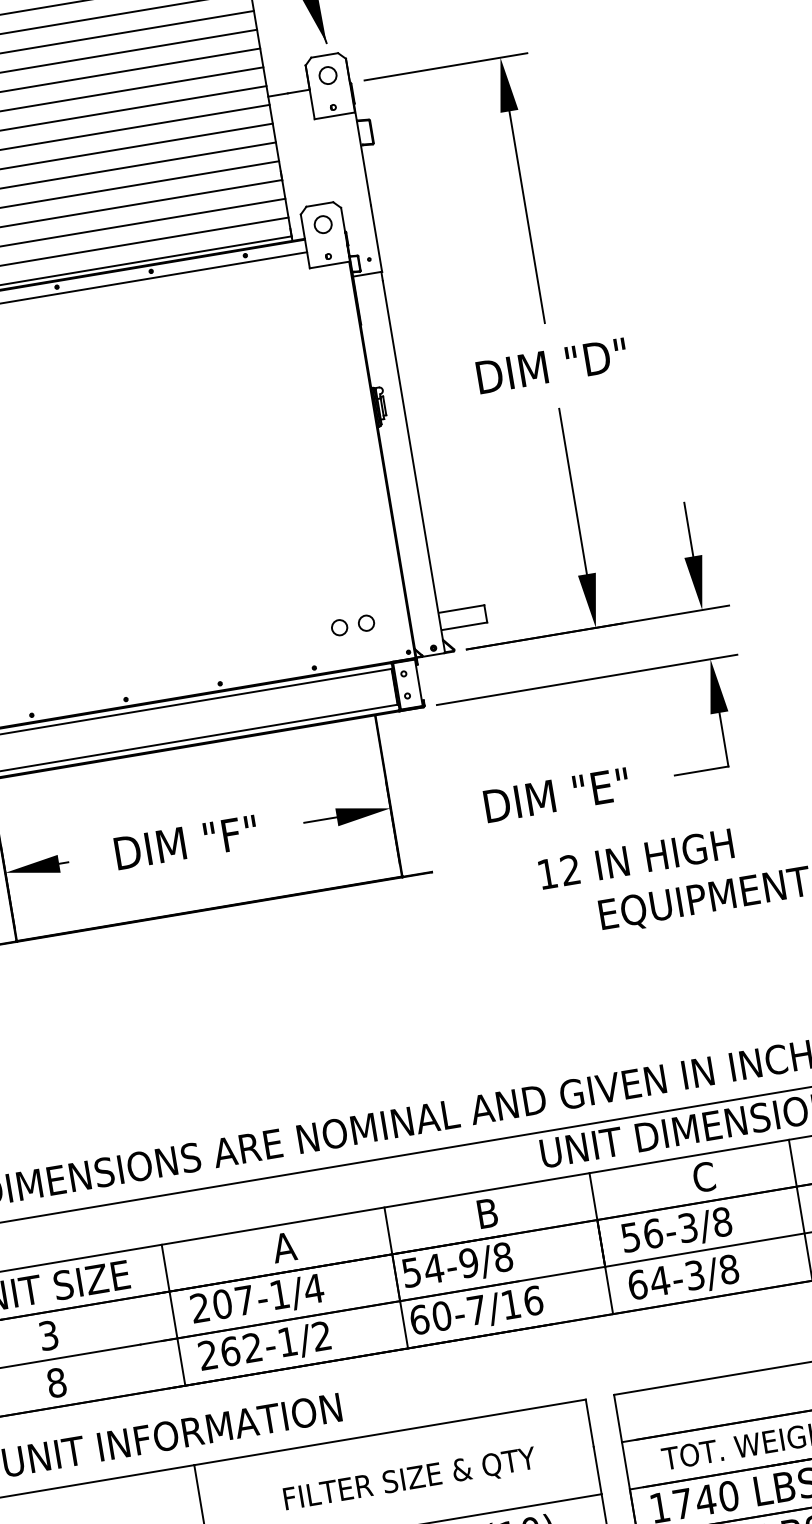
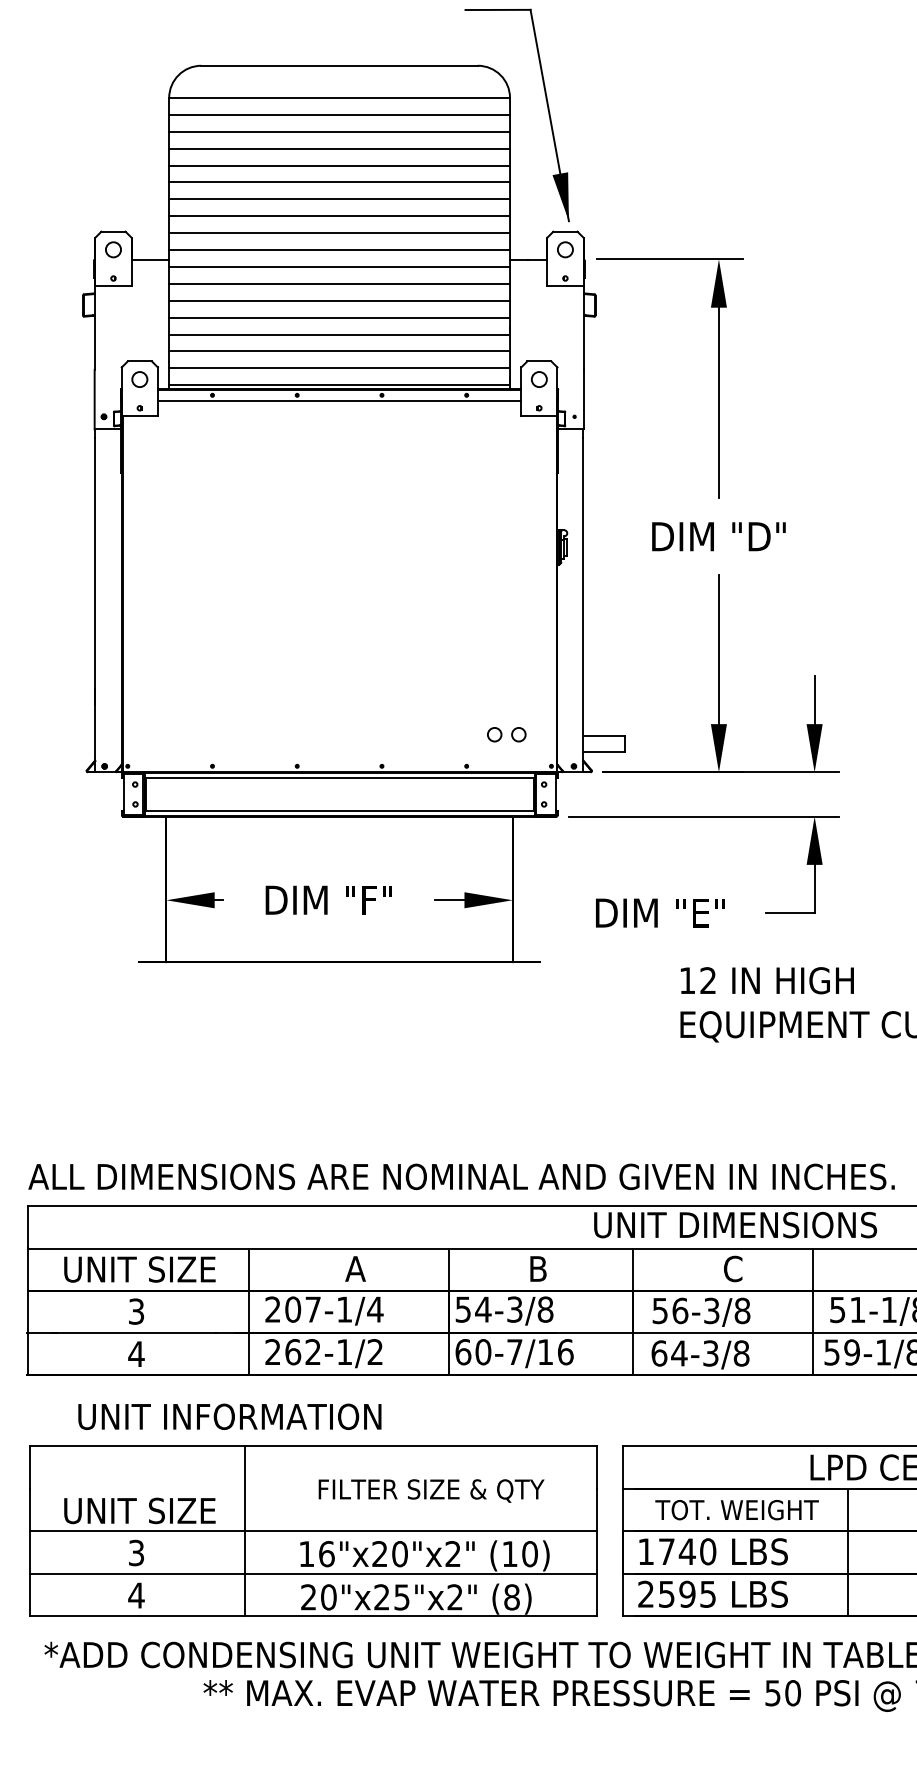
text: (635, 859) -> (766, 980), moved
text: (468, 1262) -> (514, 1309), 54-9/8 -> 54-3/8
text: (56, 1383) -> (136, 1354), 8 -> 4

